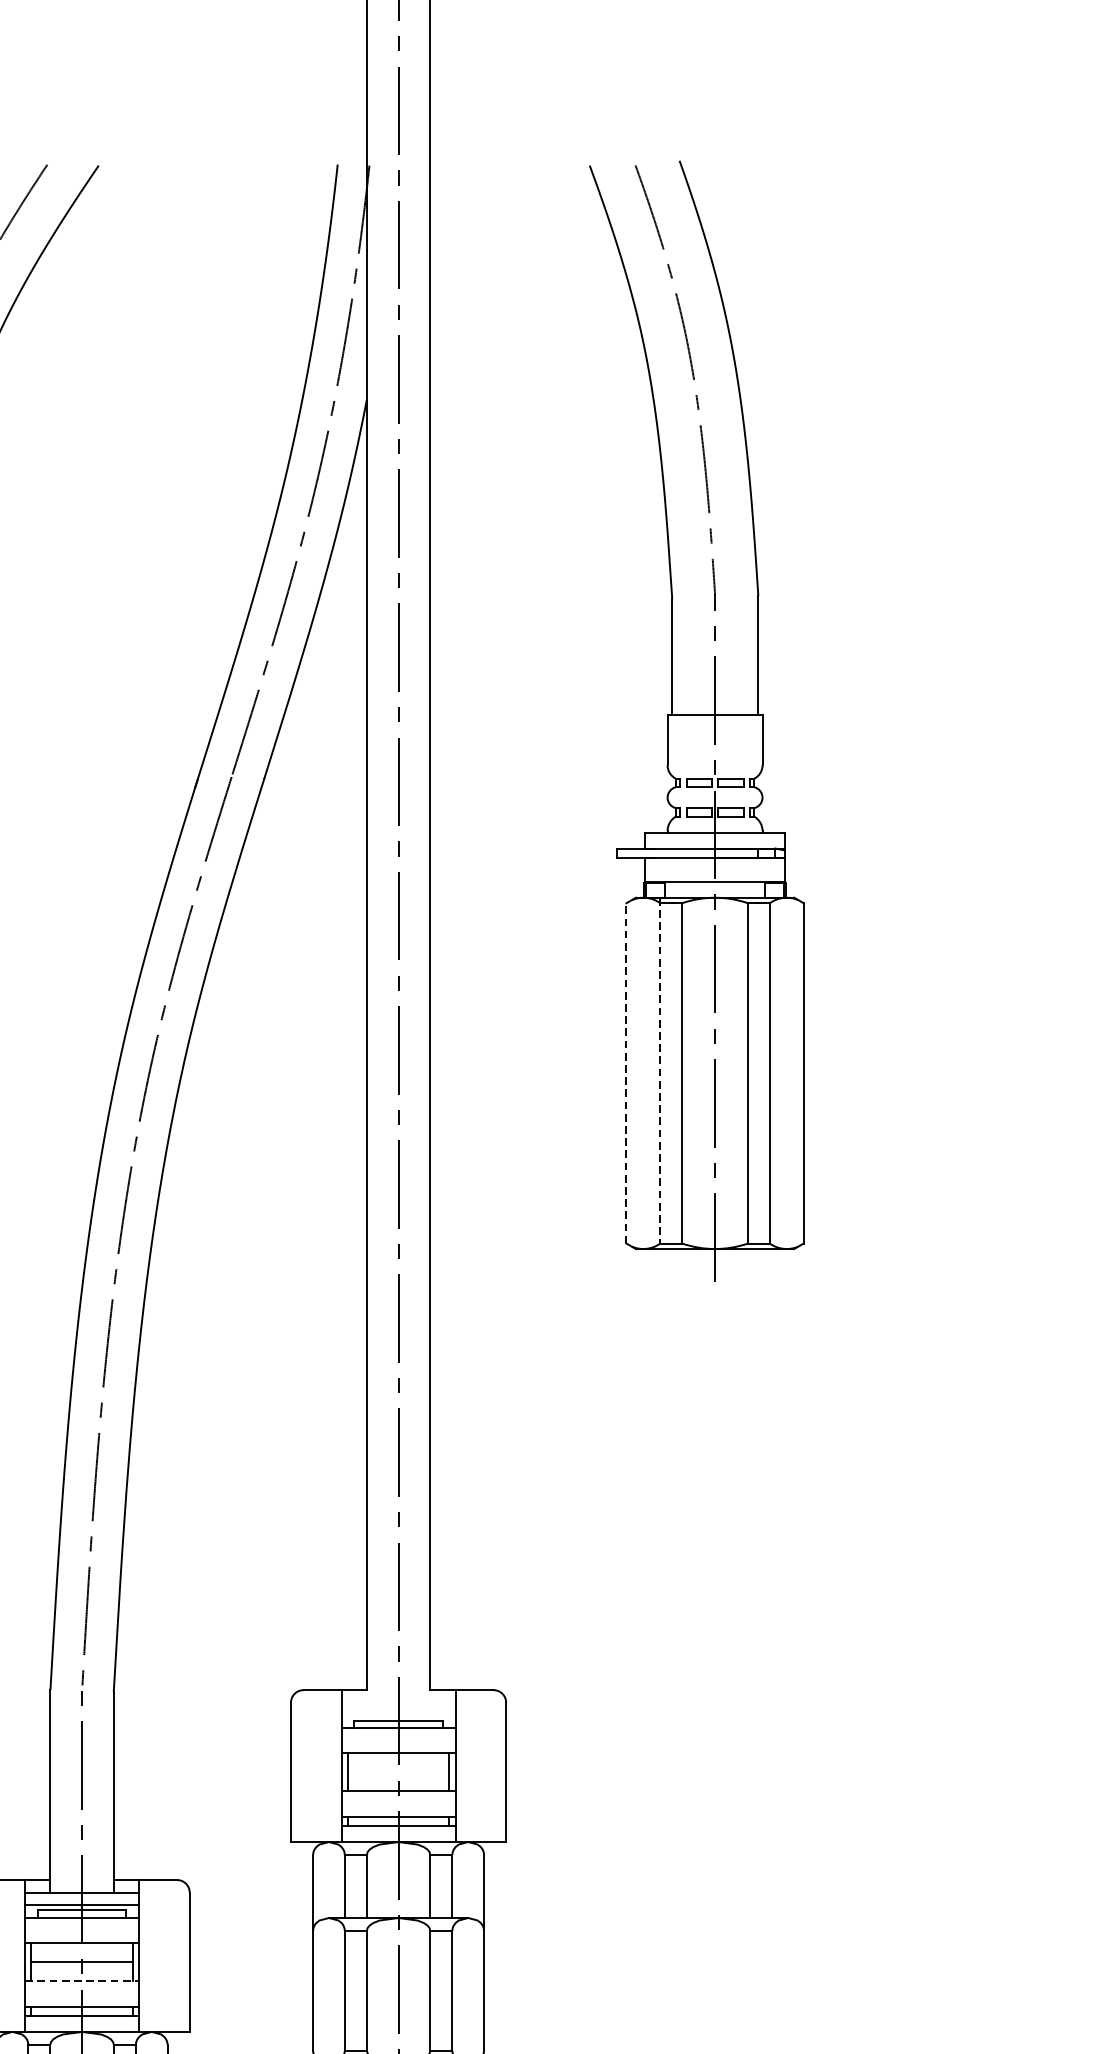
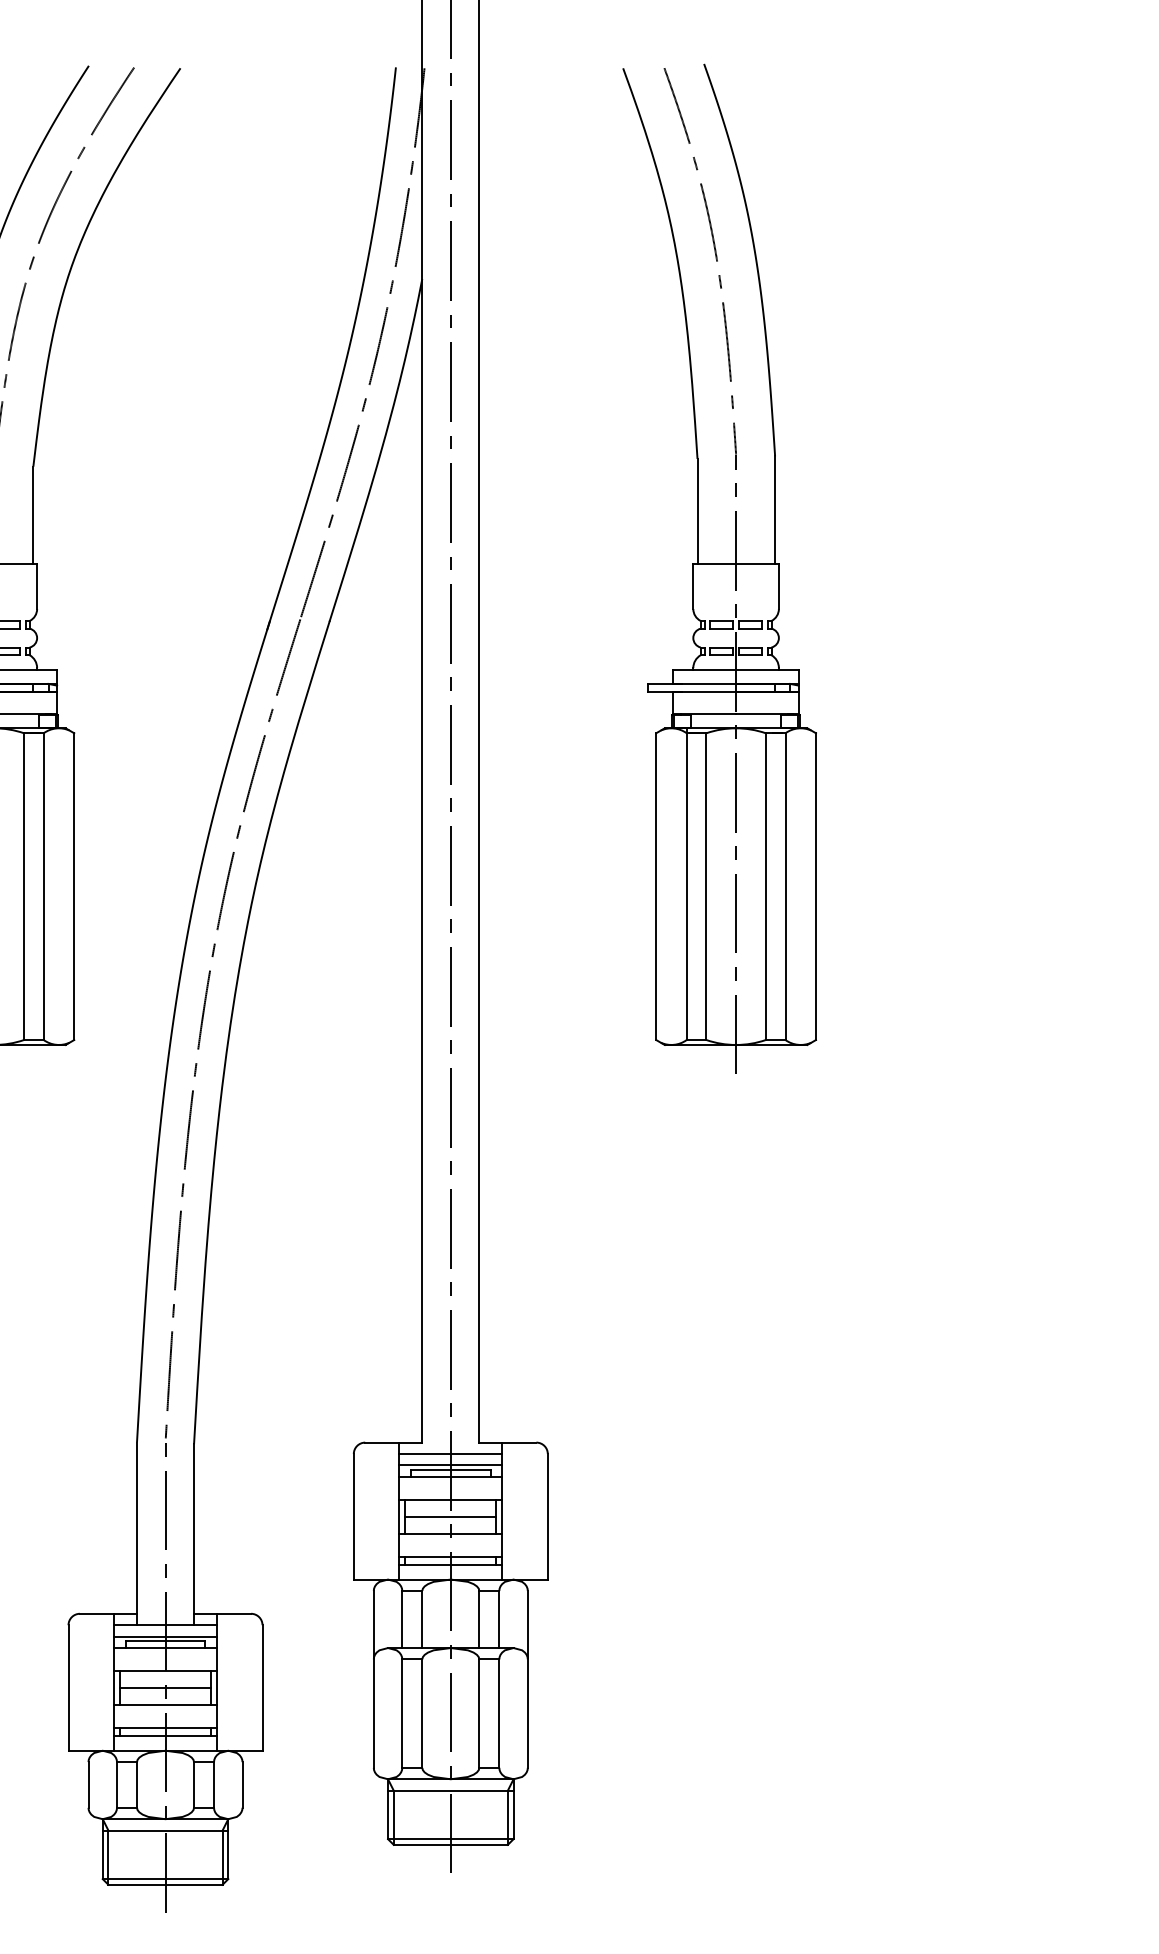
line: (660, 1071) -> (686, 884), dashed -> solid
line: (626, 1073) -> (656, 886), dashed -> solid
line: (398, 1703) -> (450, 1454), added
line: (398, 1715) -> (450, 1465), added
line: (398, 1772) -> (450, 1516), added
line: (83, 1981) -> (166, 1705), dashed -> solid

